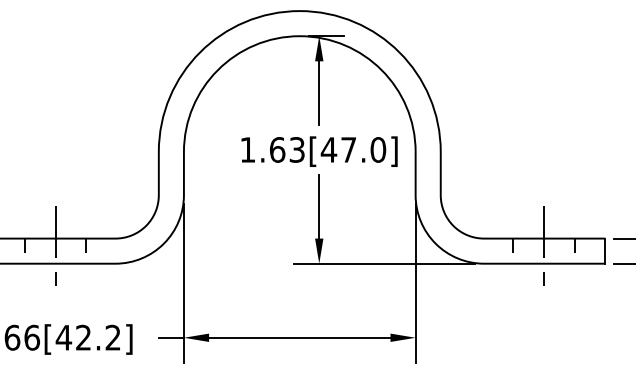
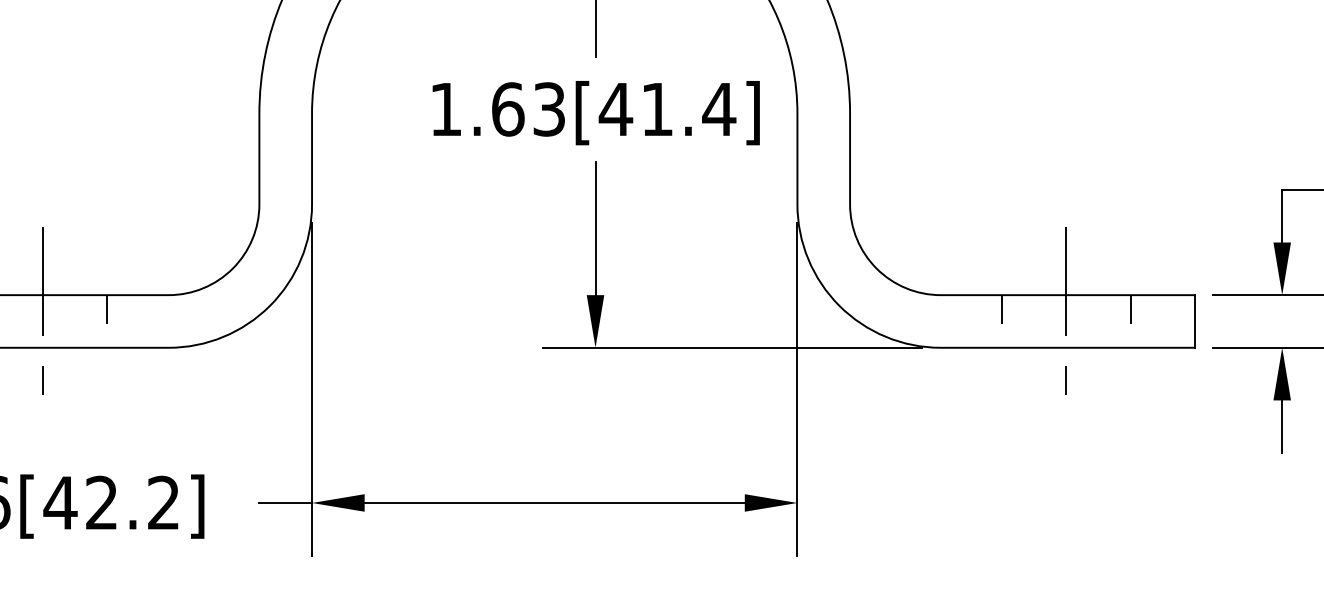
text: (363, 149) -> (688, 108), 1.63[47.0] -> 1.63[41.4]

